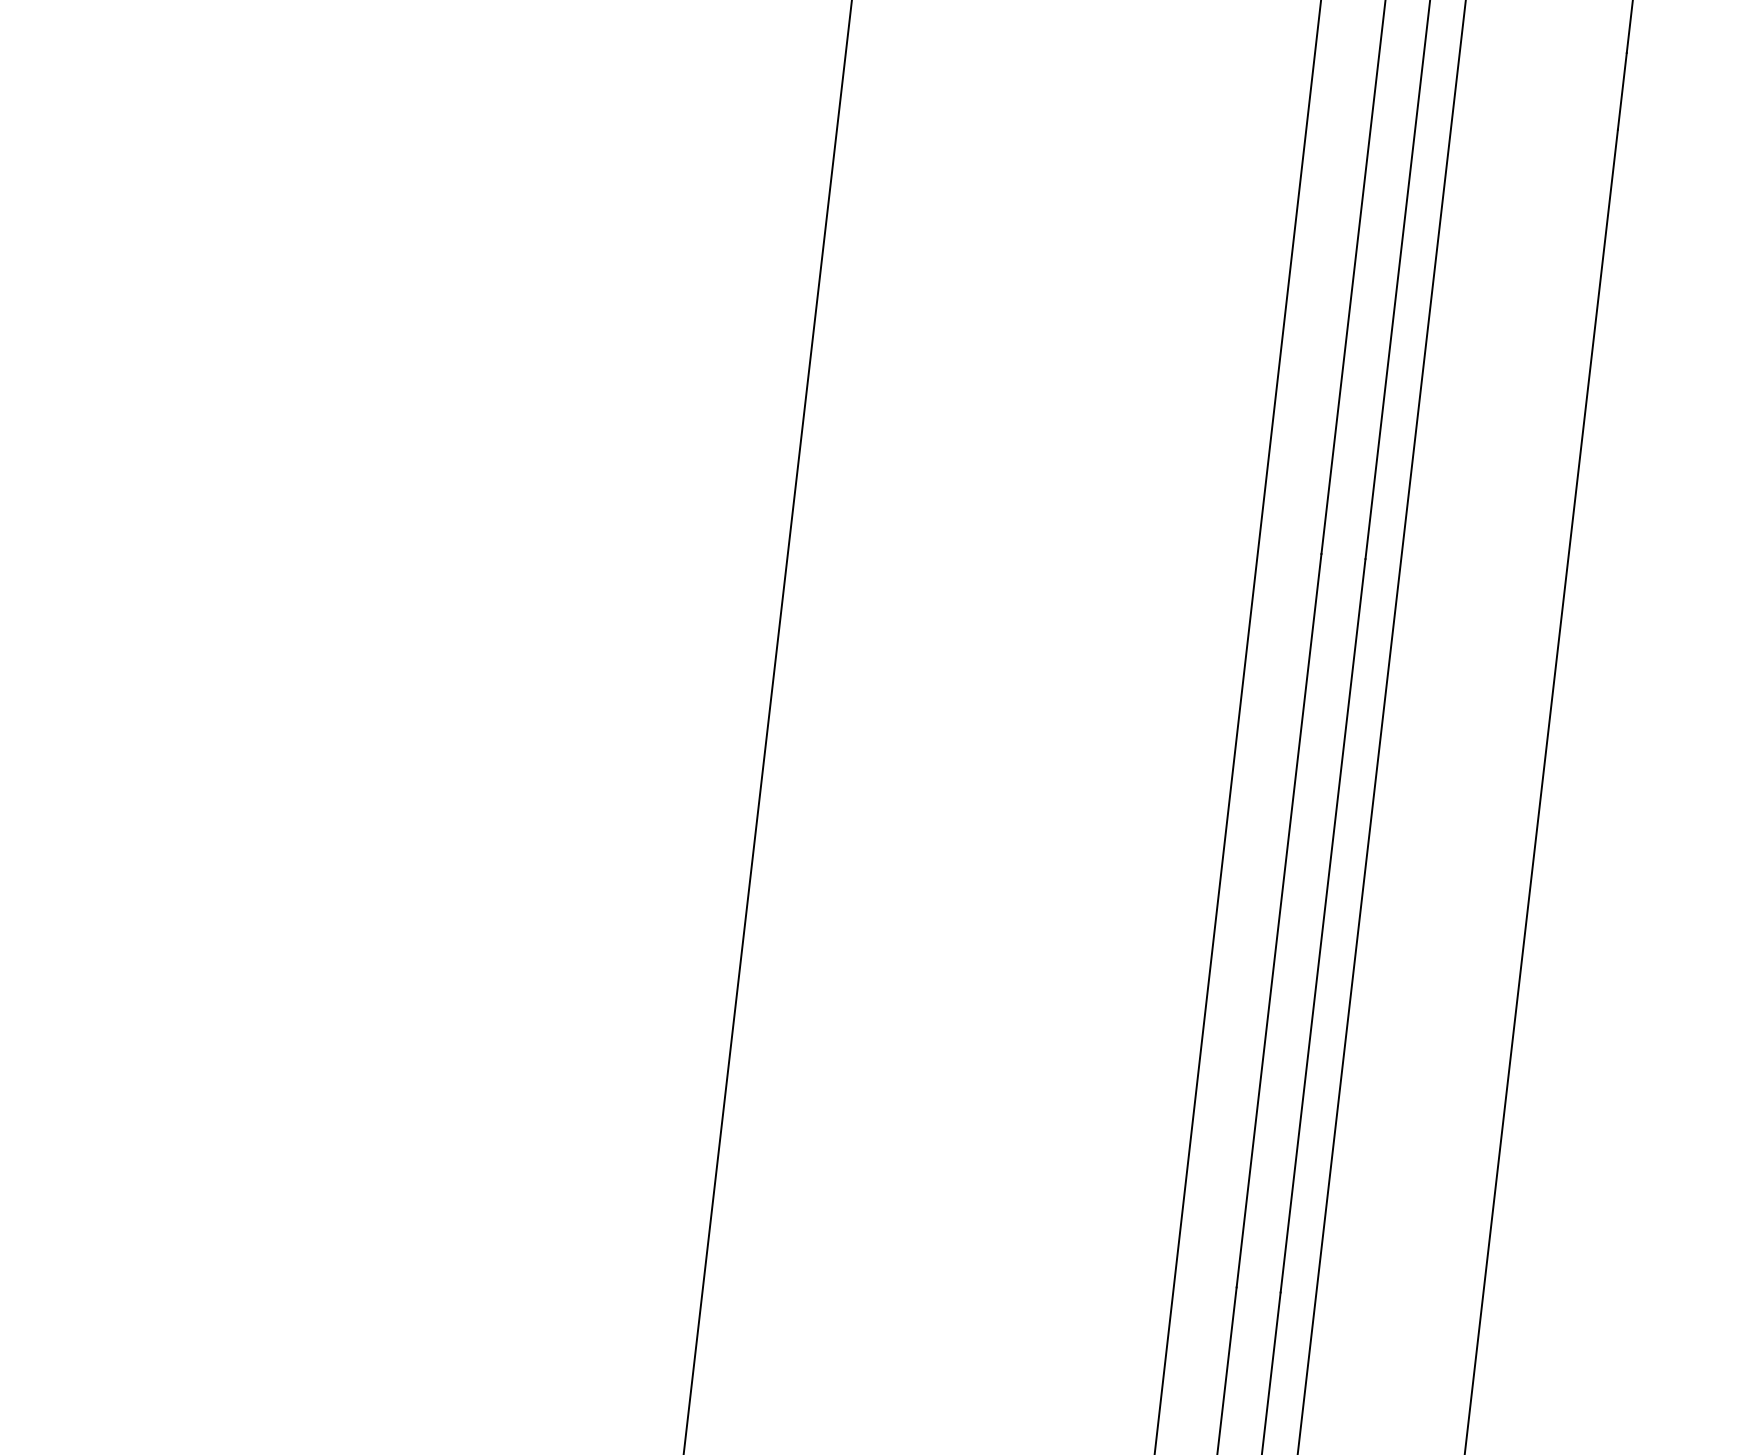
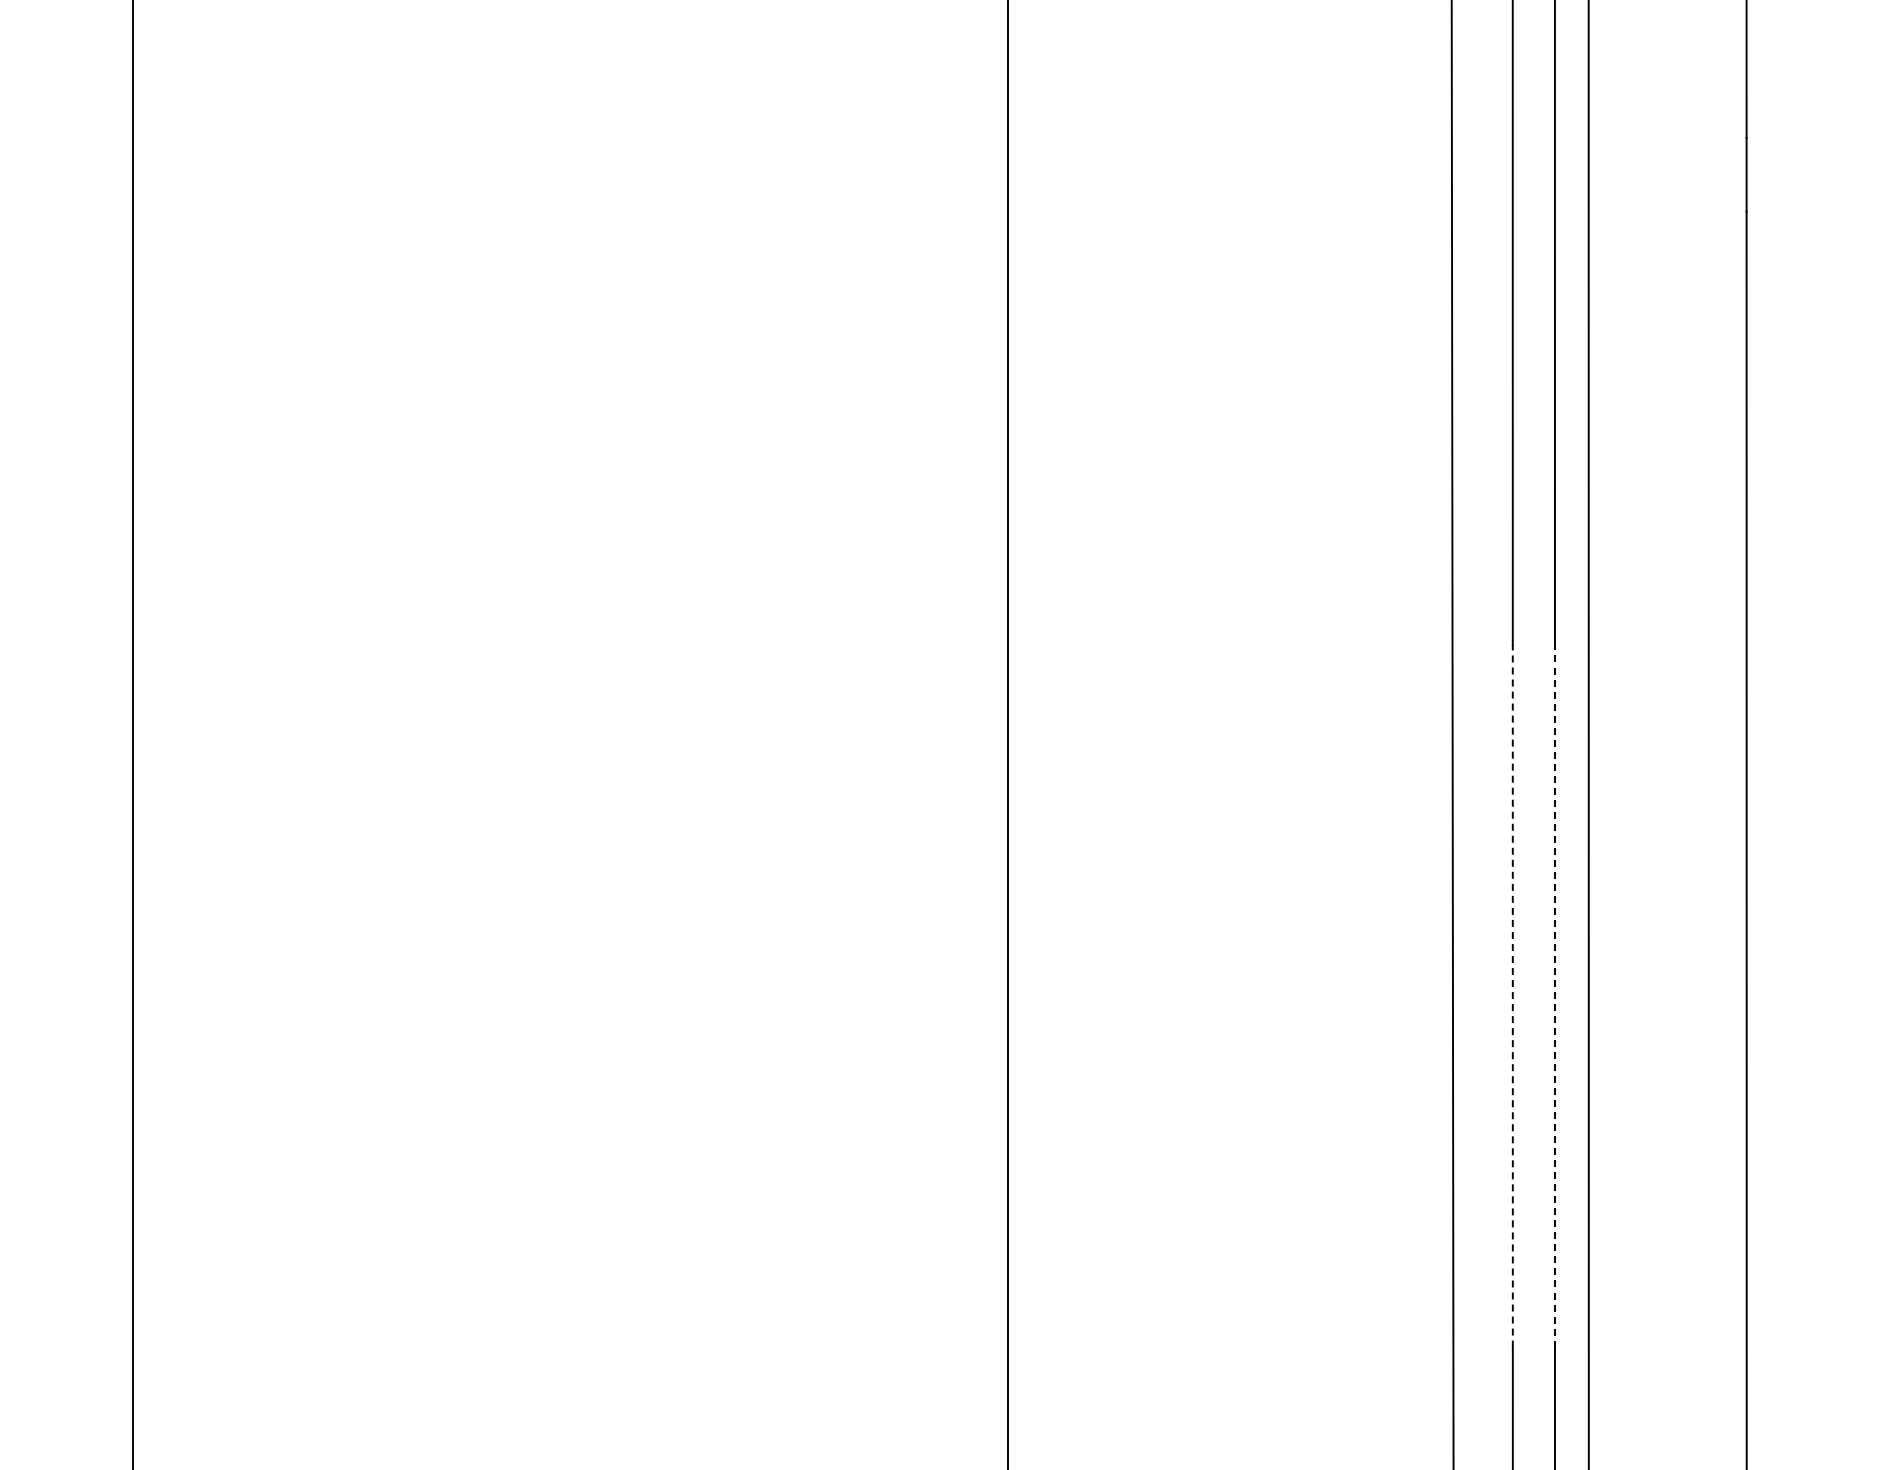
line: (1278, 919) -> (1512, 995), solid -> dashed
line: (1322, 924) -> (1554, 995), solid -> dashed

